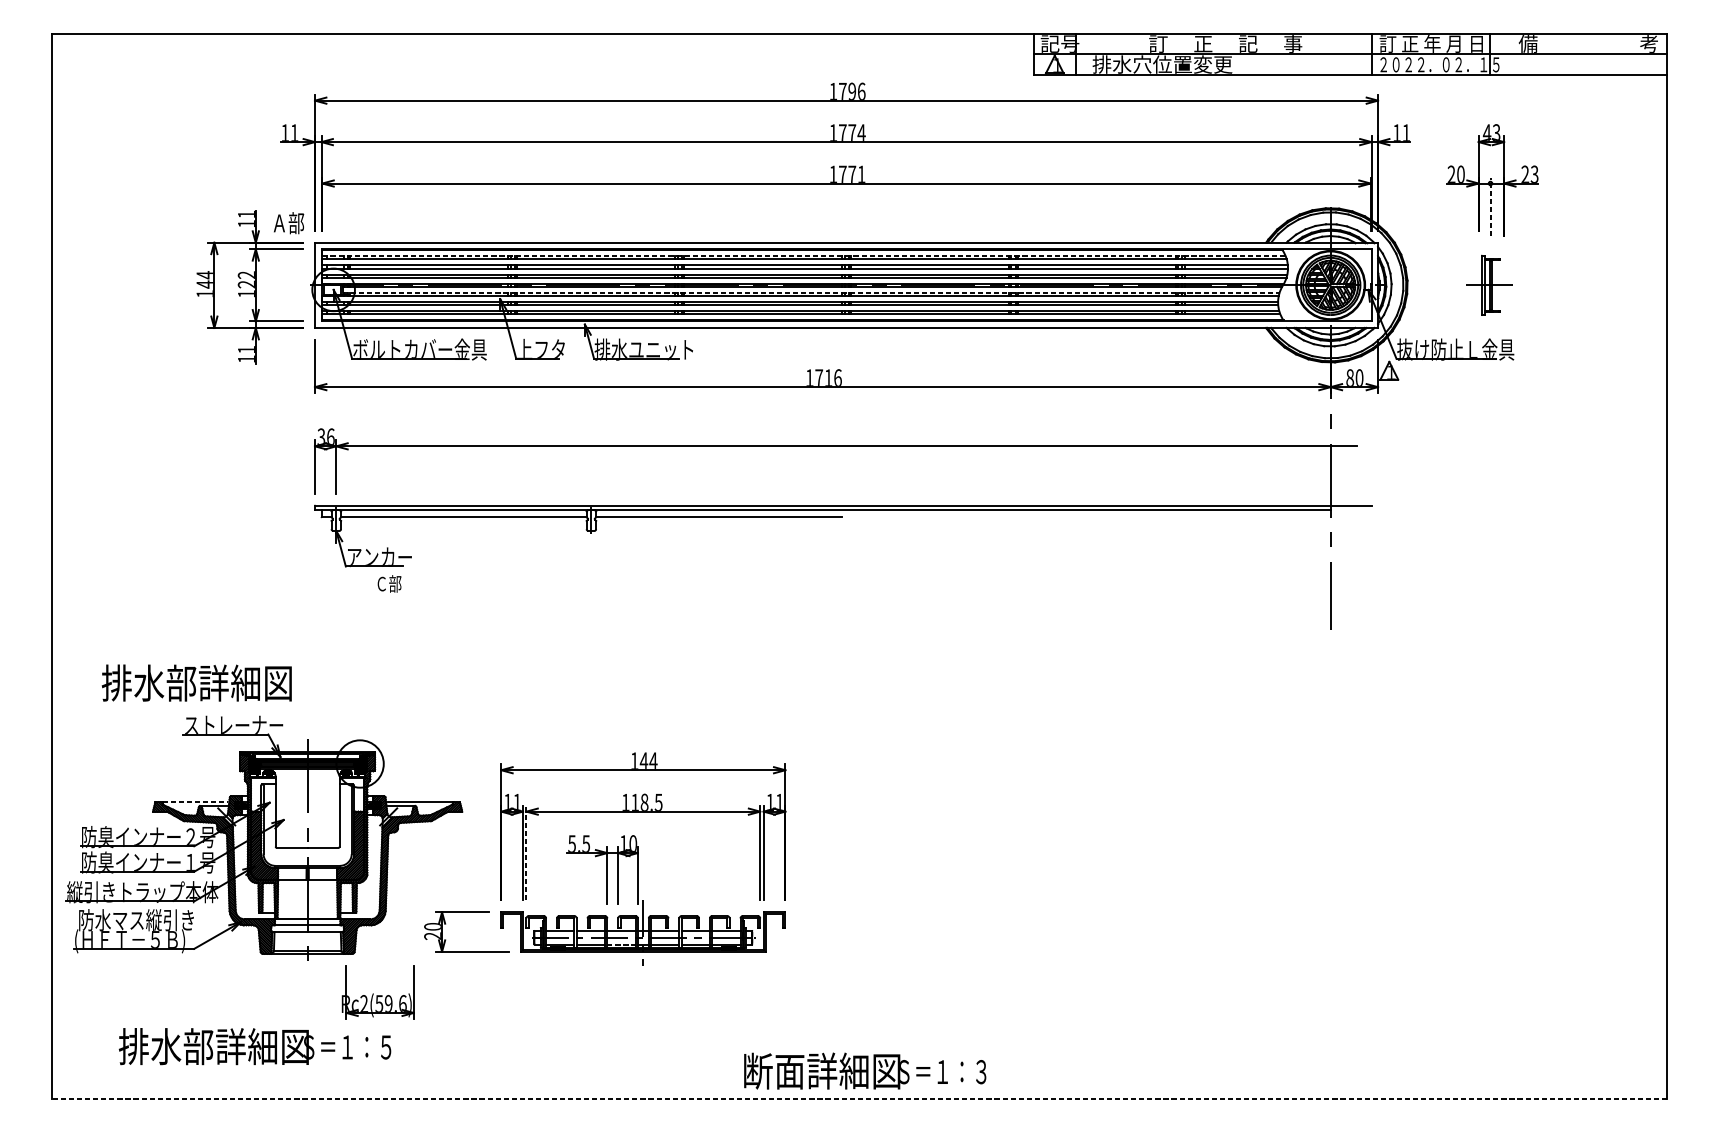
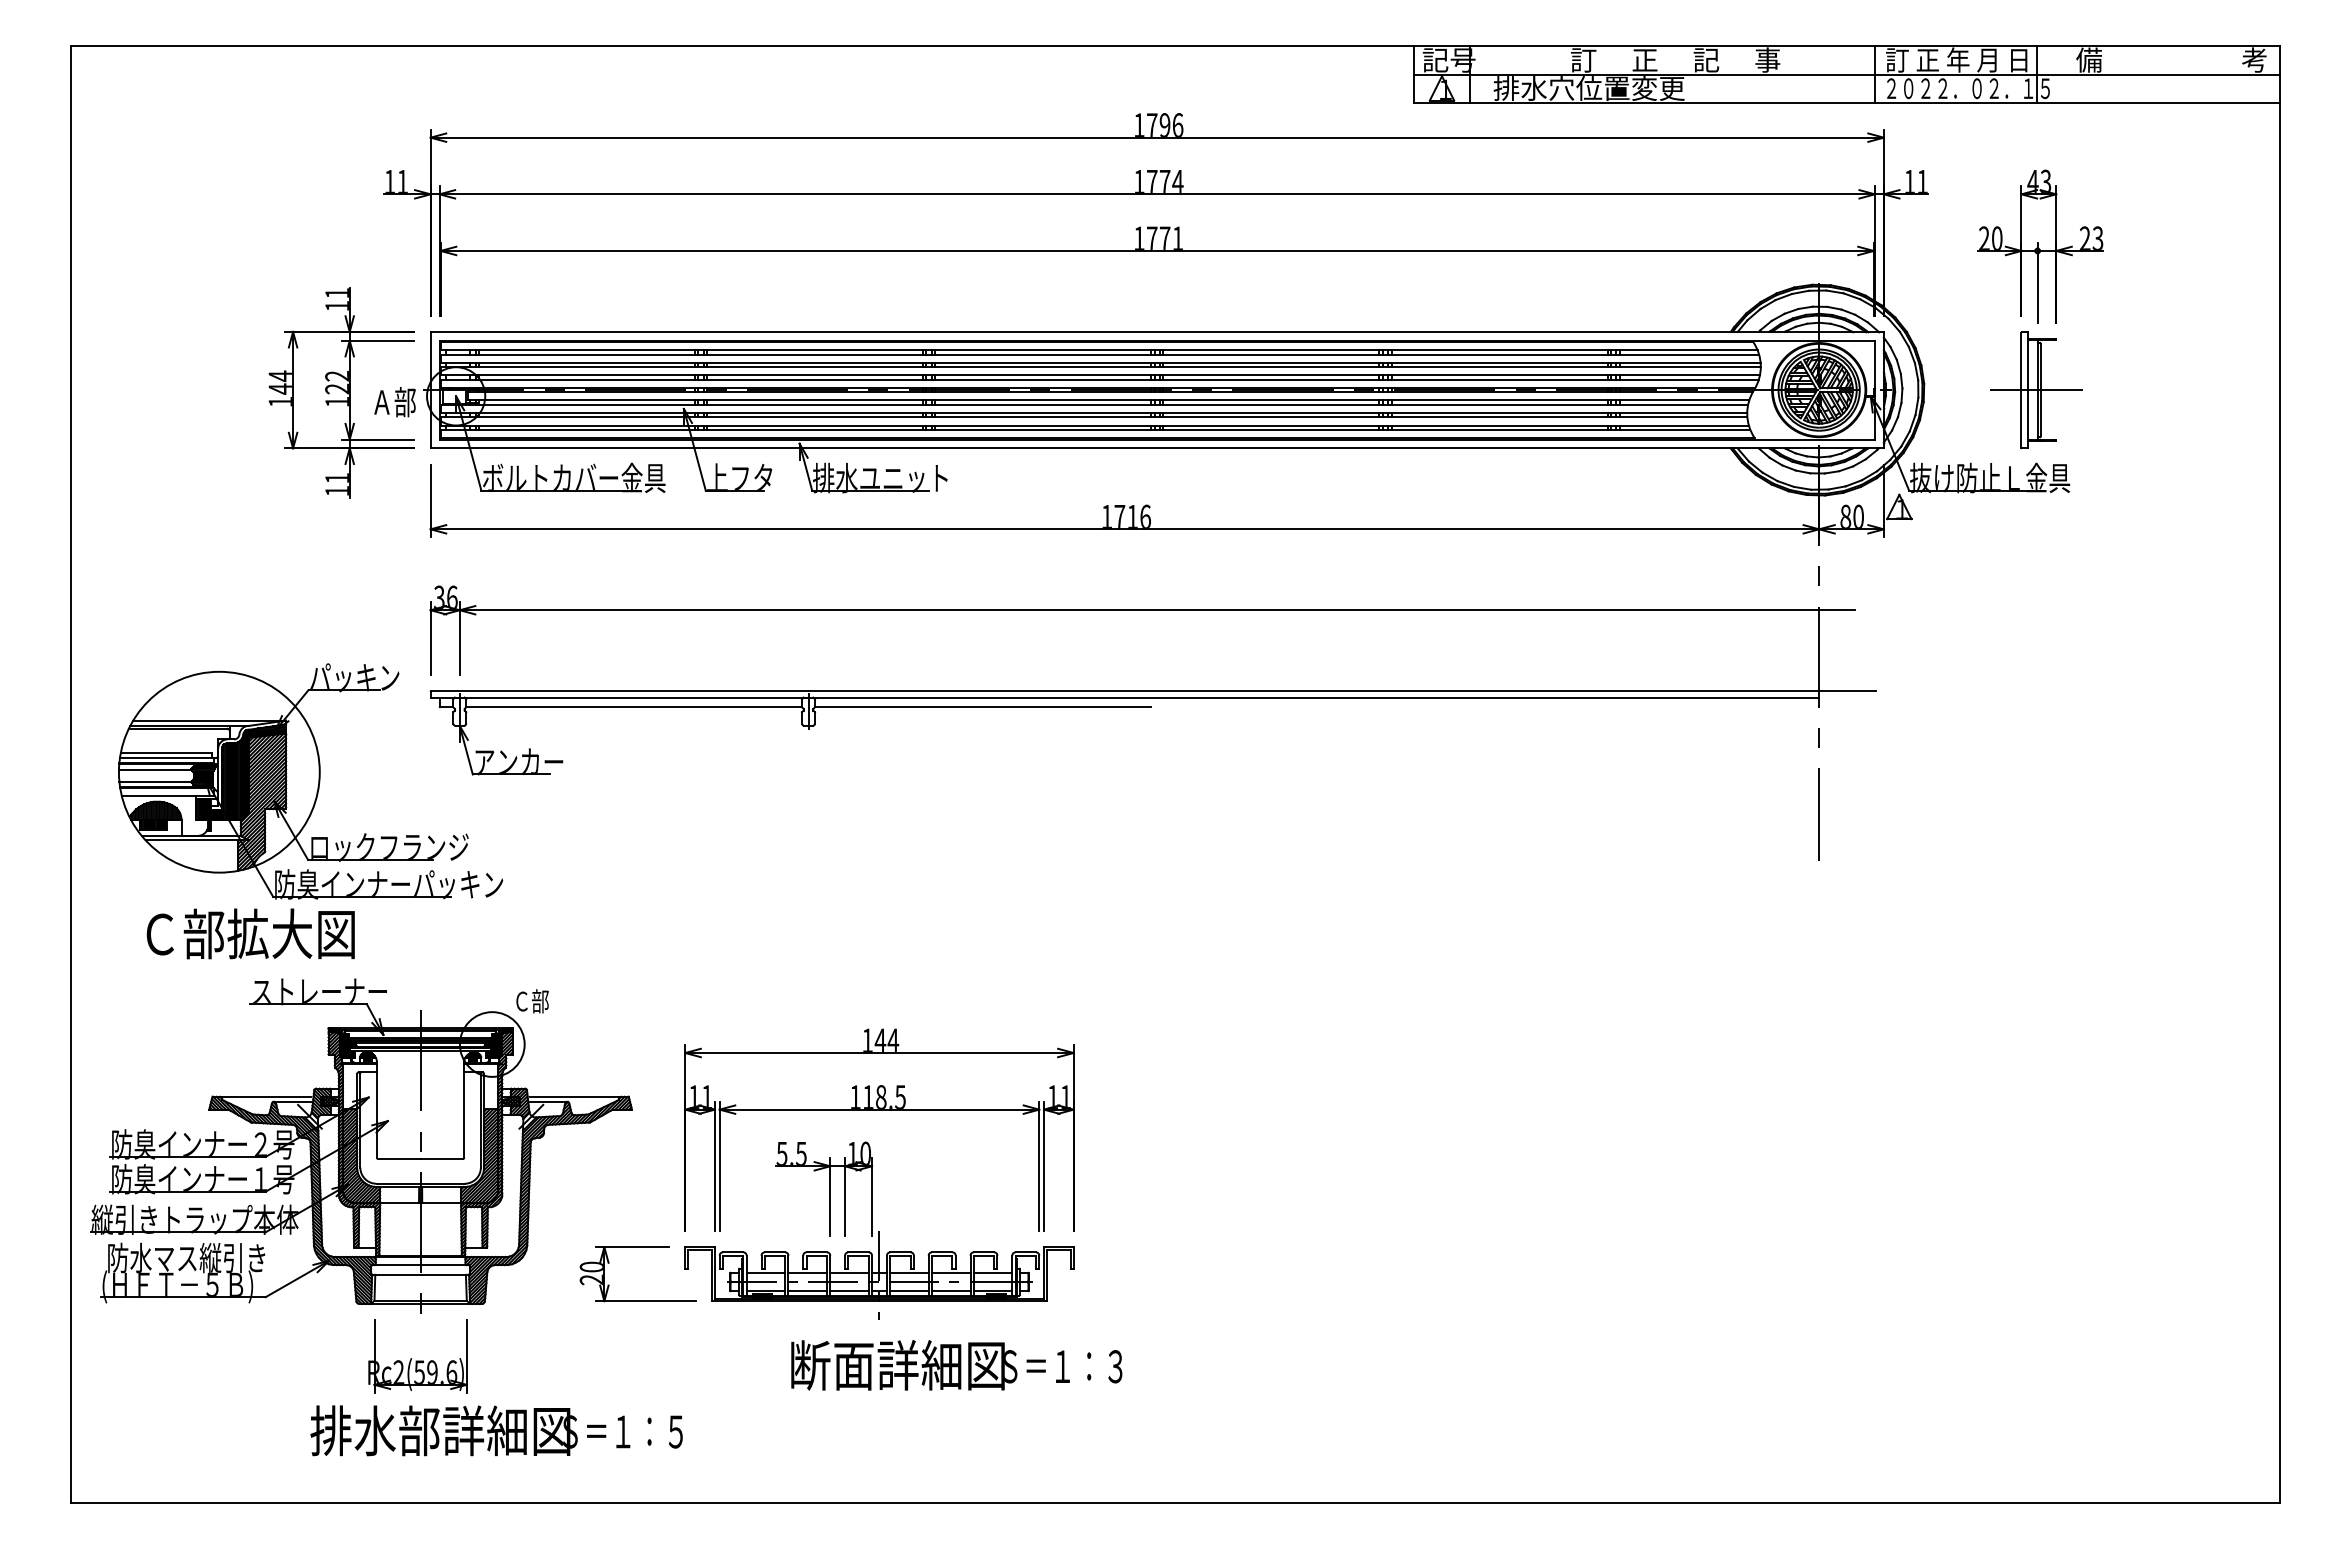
line: (1490, 206) -> (2037, 282), dashed -> solid
text: (288, 223) -> (394, 402), moved
line: (804, 256) -> (1099, 350), dashed -> solid
part: (1489, 285) -> (2036, 390), size x1.43
line: (811, 292) -> (1109, 400), dashed -> solid
part: (227, 571) -> (310, 781), added
text: (389, 584) -> (532, 1001), moved
text: (196, 682) -> (268, 933), 排水部詳細図 -> Ｃ部拡大図
line: (194, 802) -> (266, 1096), dashed -> solid
line: (526, 853) -> (719, 1166), dashed -> solid
line: (622, 944) -> (850, 1291), dashed -> solid
part: (377, 992) -> (417, 1356), moved
text: (254, 1046) -> (496, 1430), moved
text: (864, 1071) -> (956, 1365), moved
line: (859, 1099) -> (1174, 1502), dashed -> solid

